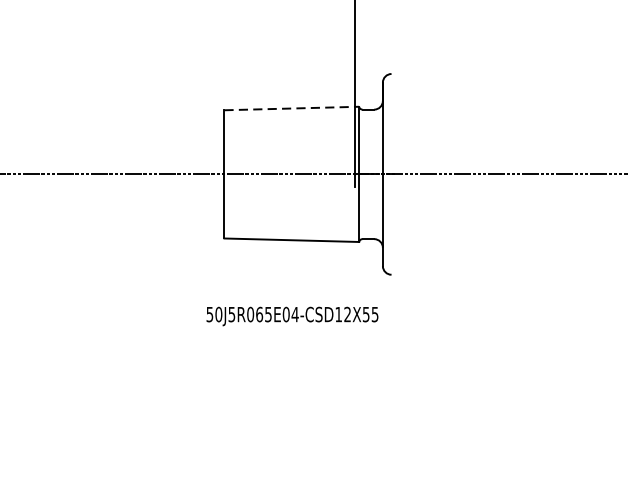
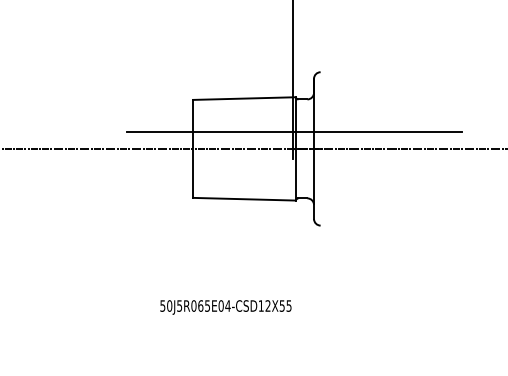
line: (291, 108) -> (244, 98), dashed -> solid
line: (357, 152) -> (294, 132), added
text: (291, 316) -> (225, 307), moved

